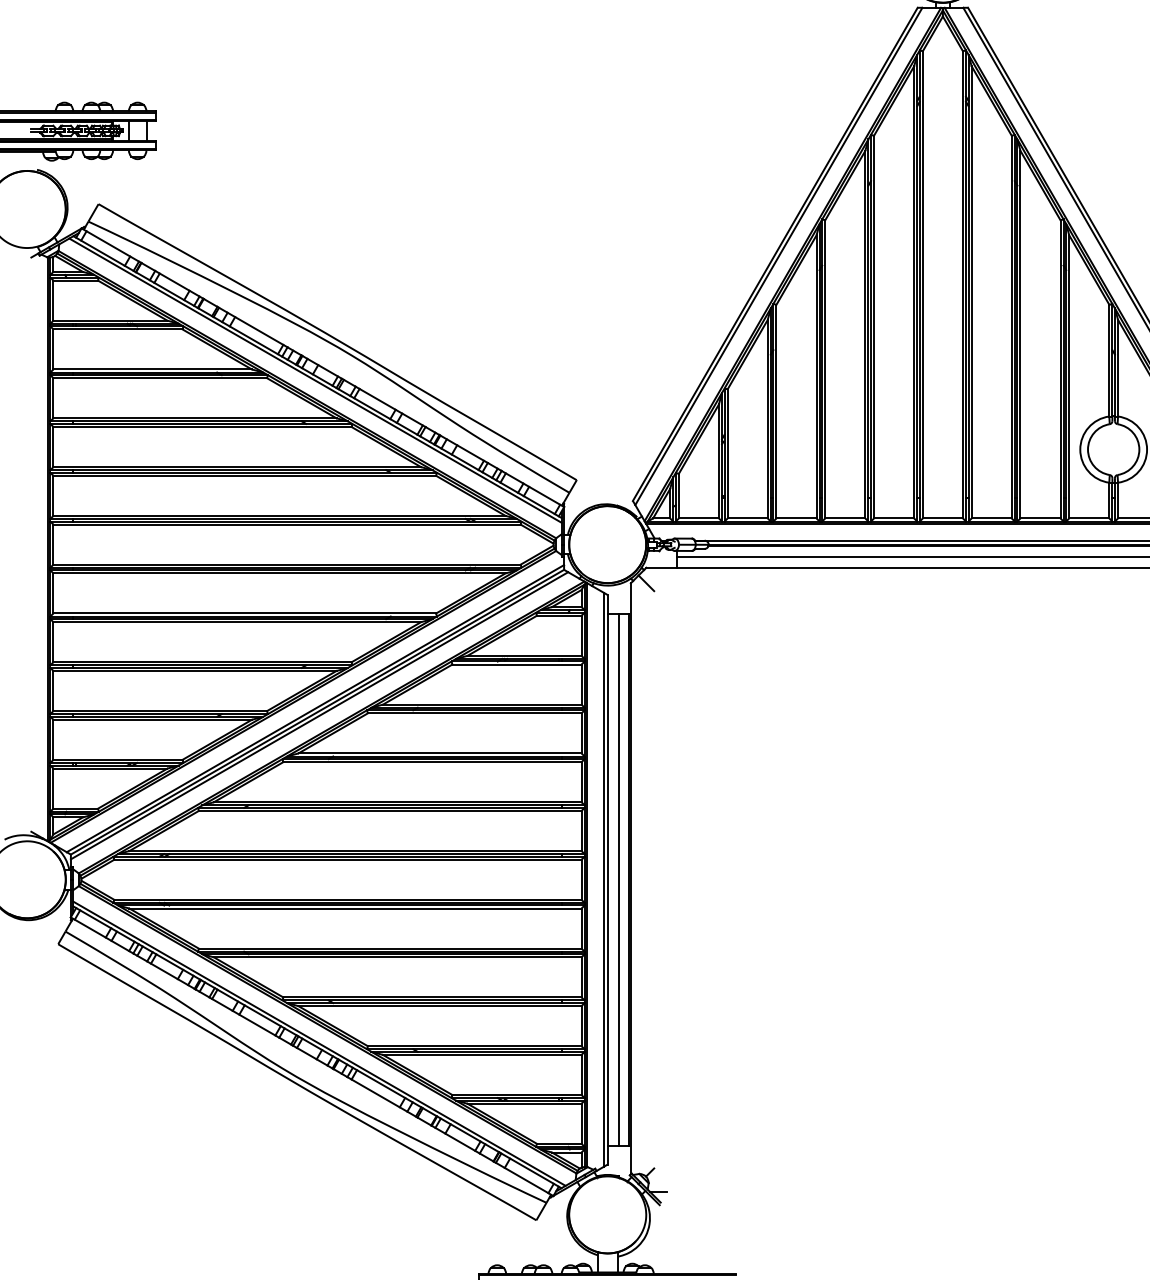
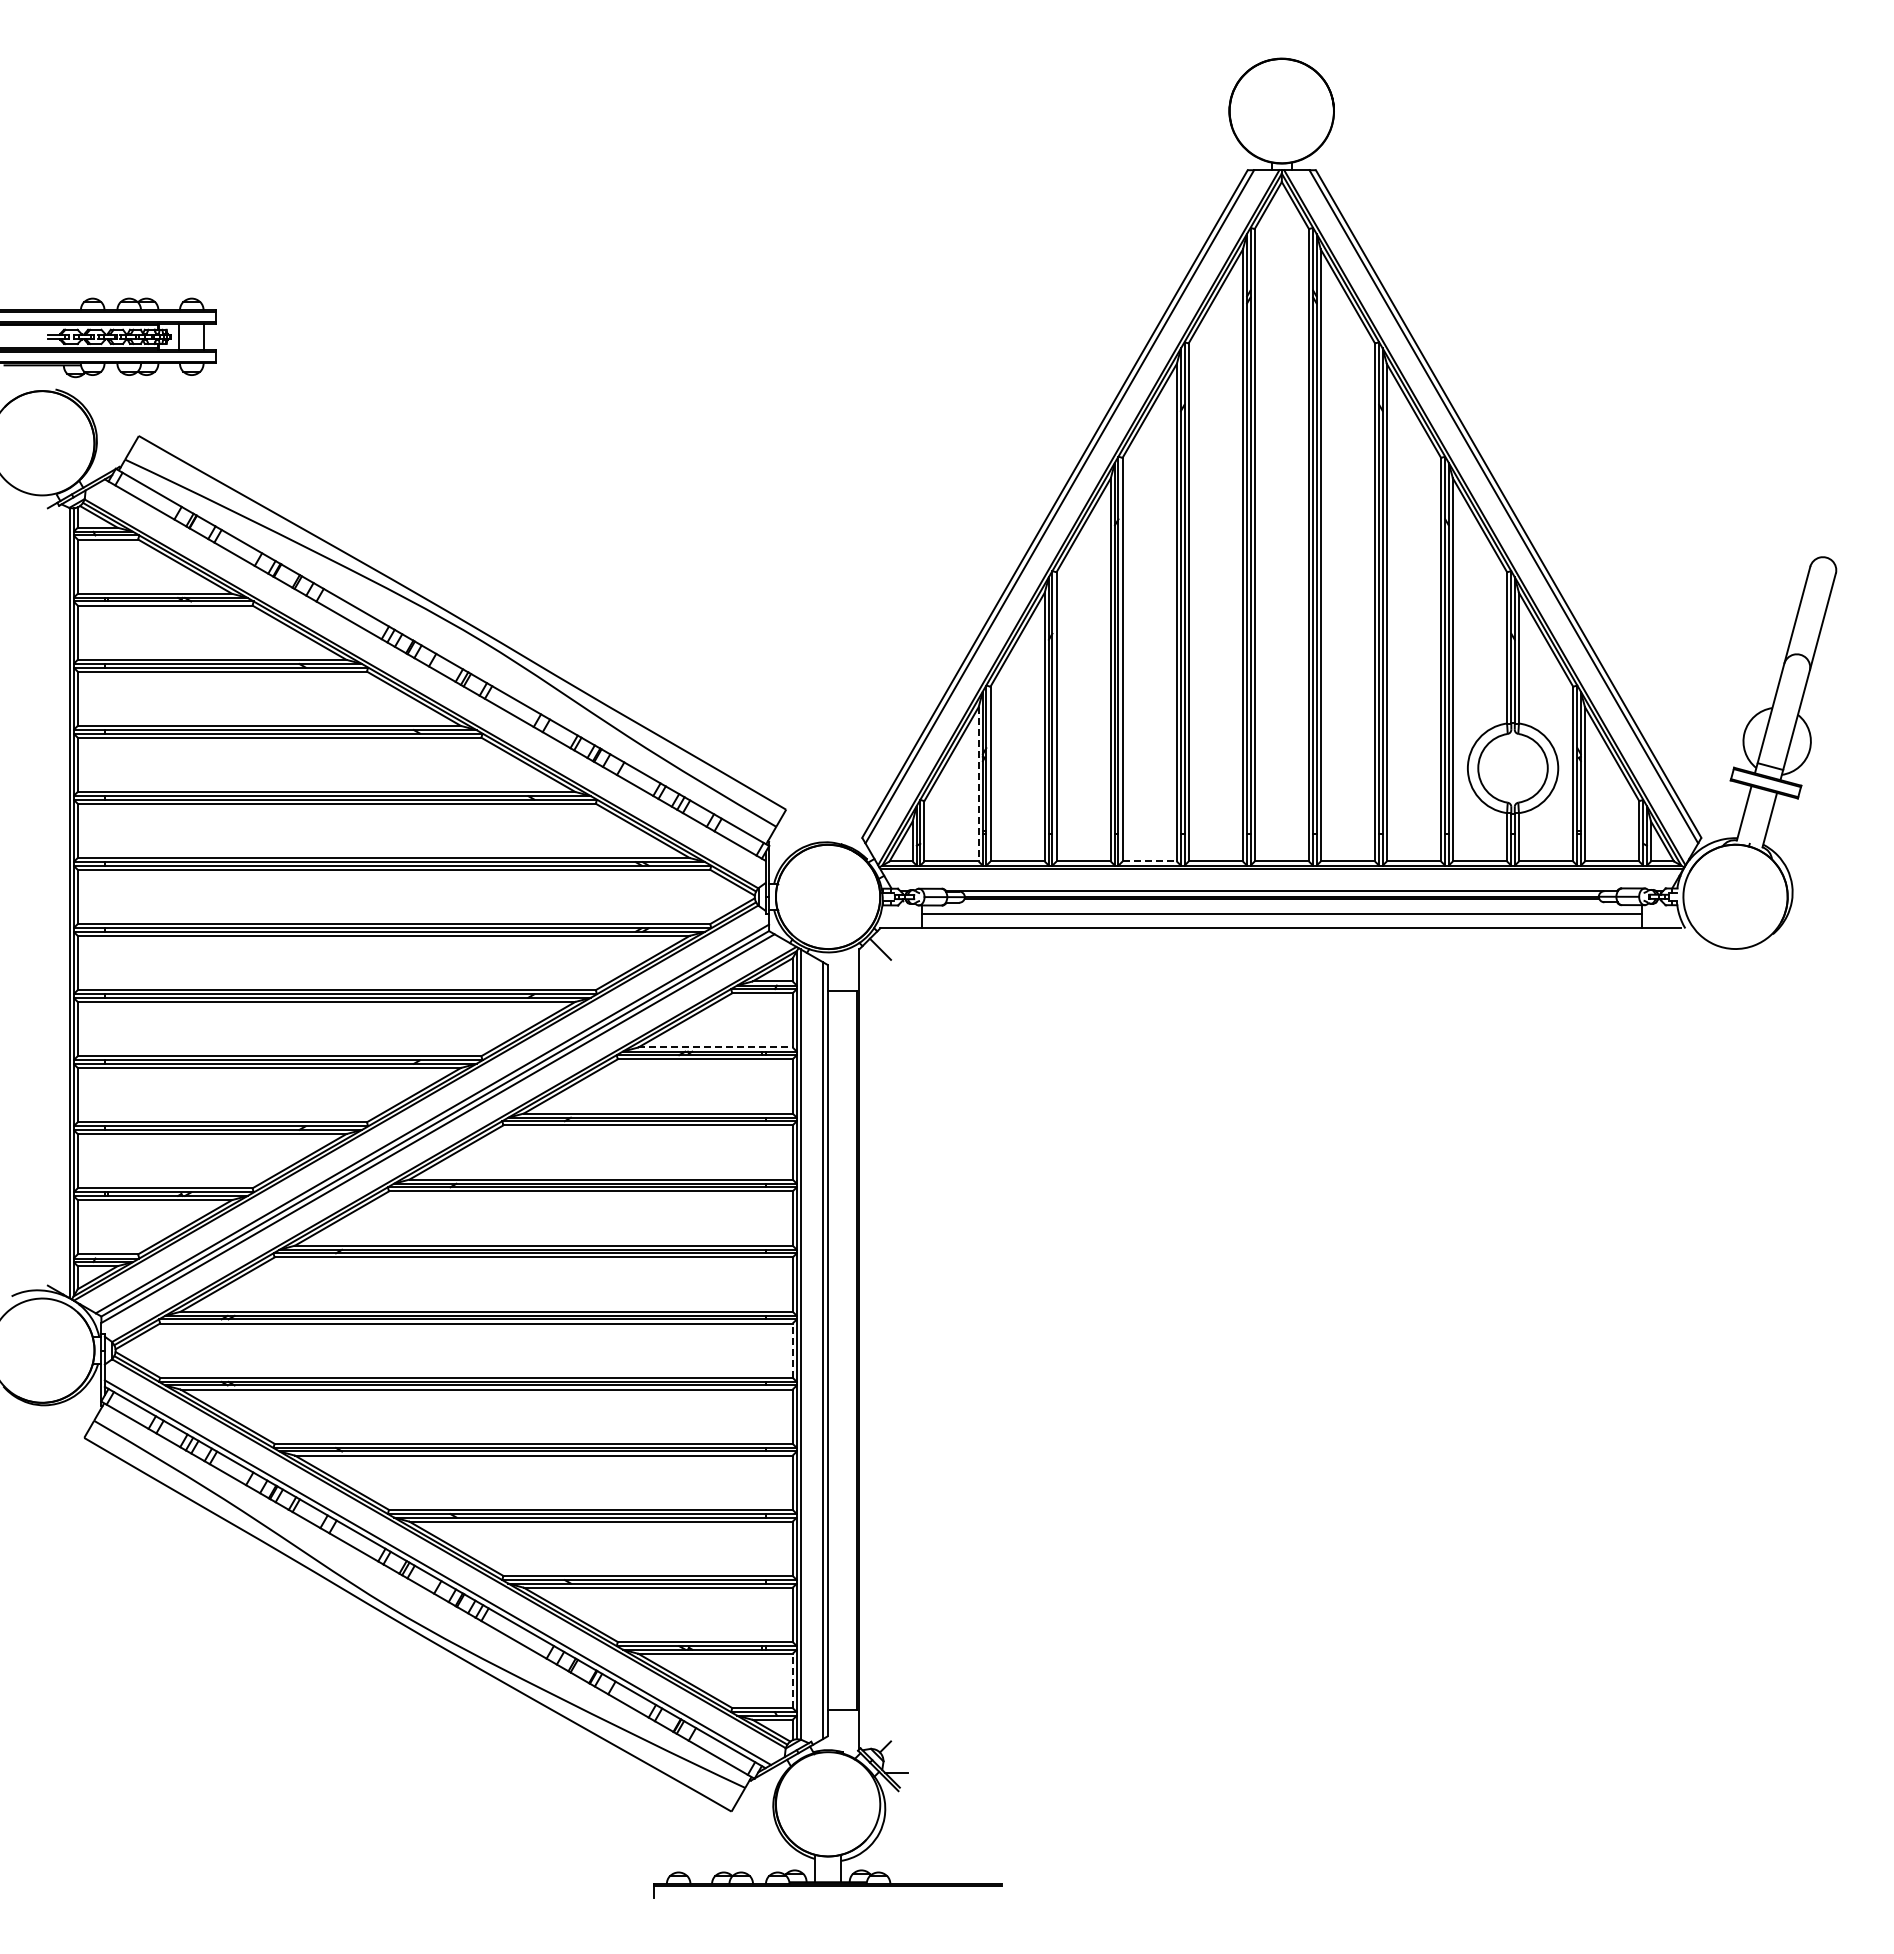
line: (315, 380) -> (432, 674), removed
line: (718, 461) -> (978, 784), solid -> dashed
line: (845, 518) -> (1150, 861), solid -> dashed
line: (525, 655) -> (716, 1047), solid -> dashed
line: (581, 879) -> (792, 1350), solid -> dashed
line: (618, 879) -> (842, 1350), removed
line: (581, 1123) -> (792, 1680), solid -> dashed

